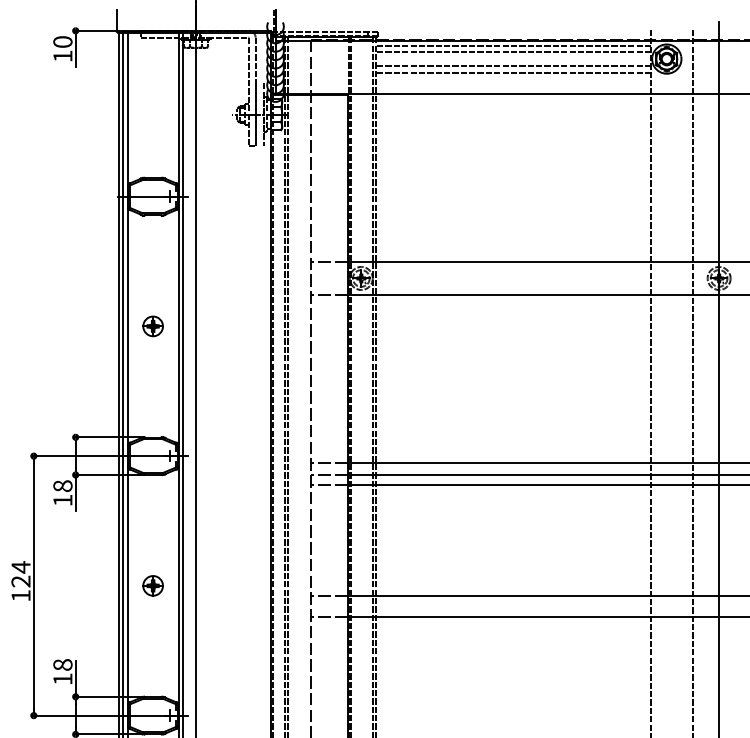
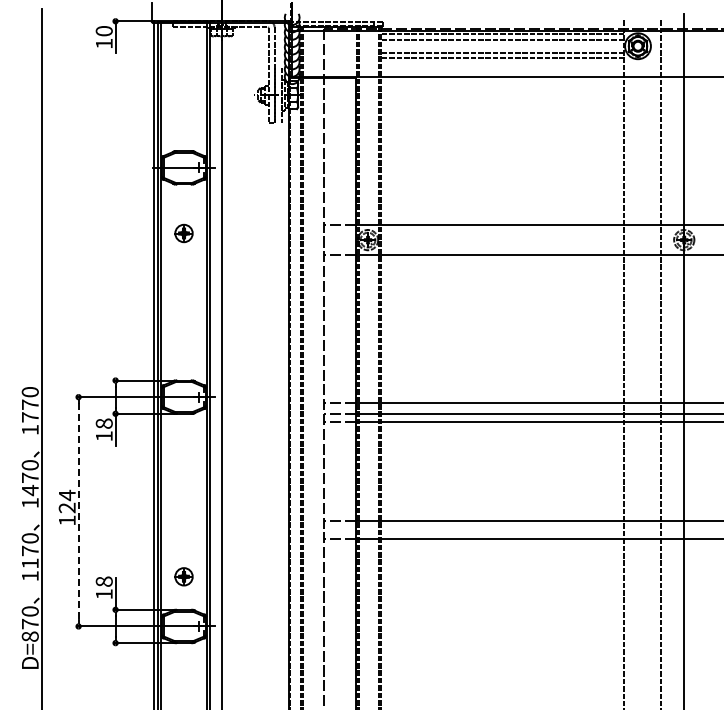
part: (152, 326) -> (183, 233), moved
part: (152, 585) -> (183, 576), moved
line: (33, 586) -> (78, 512), solid -> dashed

